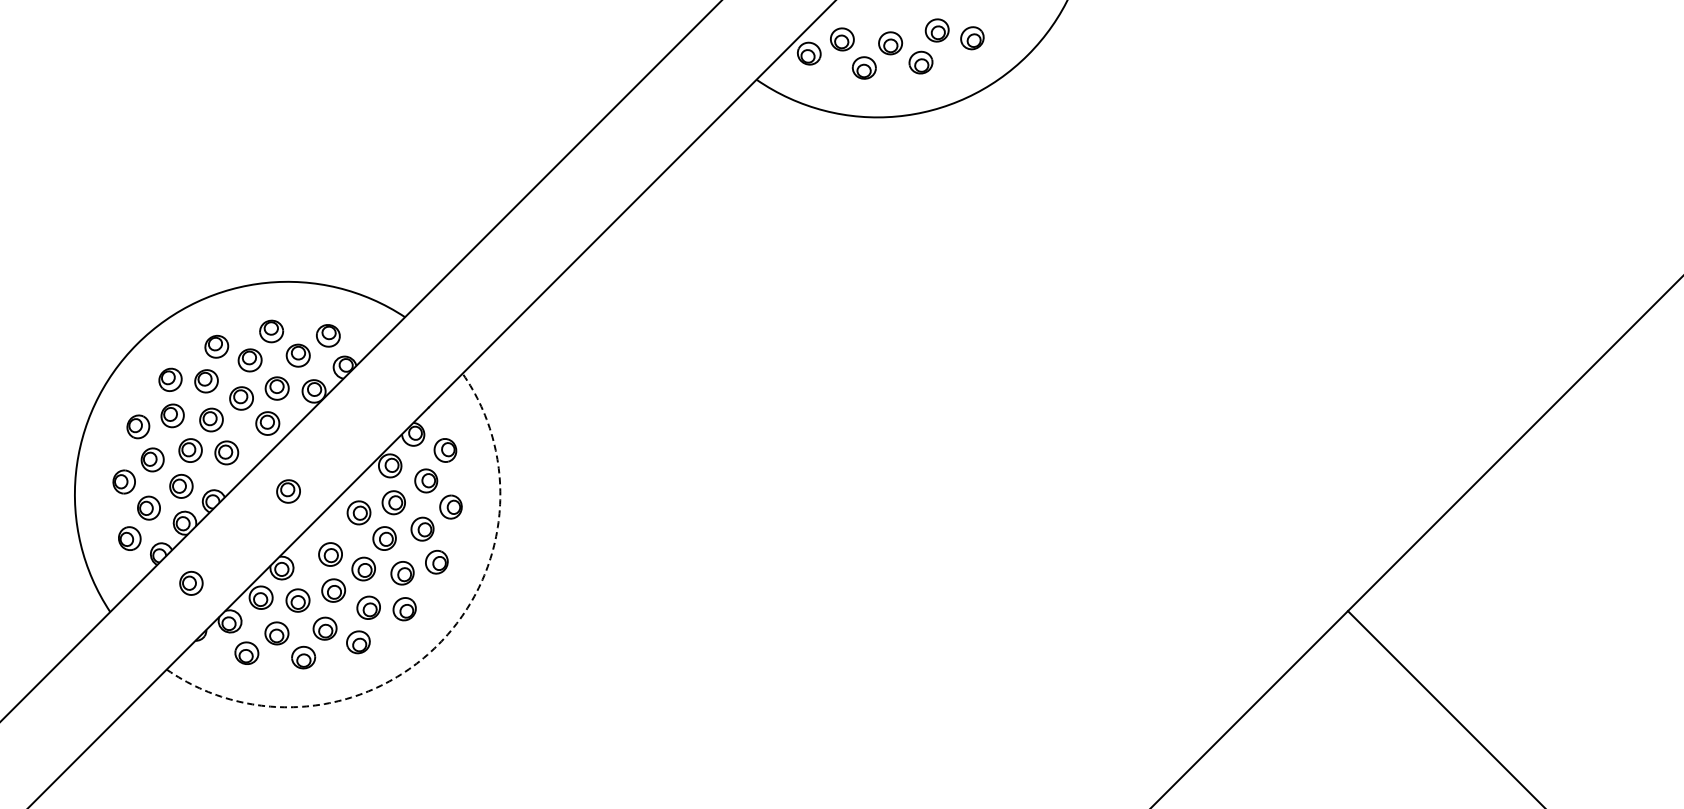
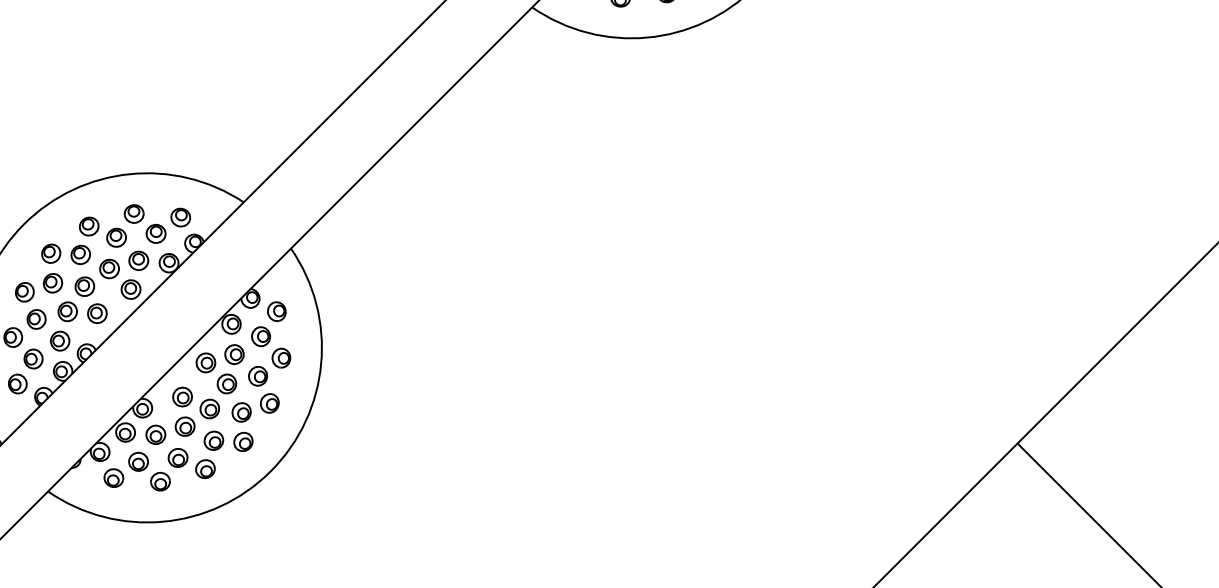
part: (288, 491) -> (148, 345), removed
part: (191, 582) -> (68, 420), removed
arc: (438, 644) -> (271, 470), dashed -> solid

